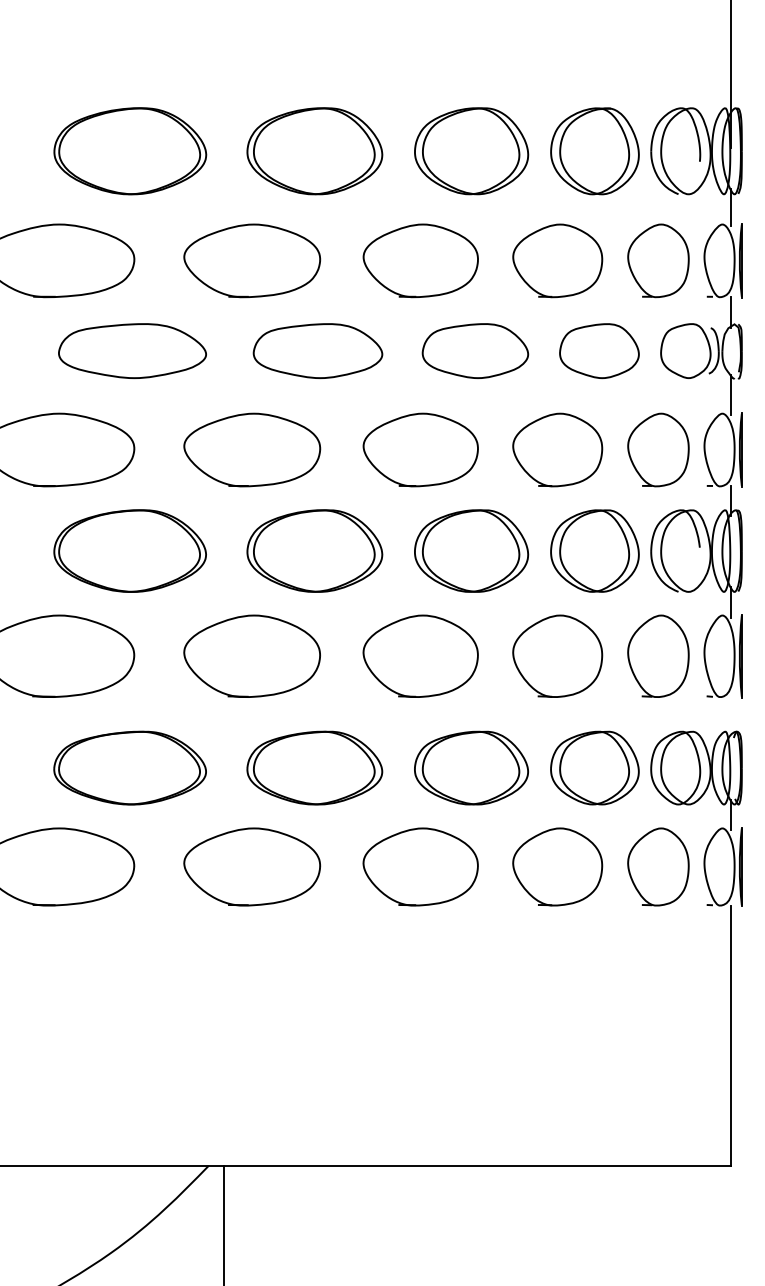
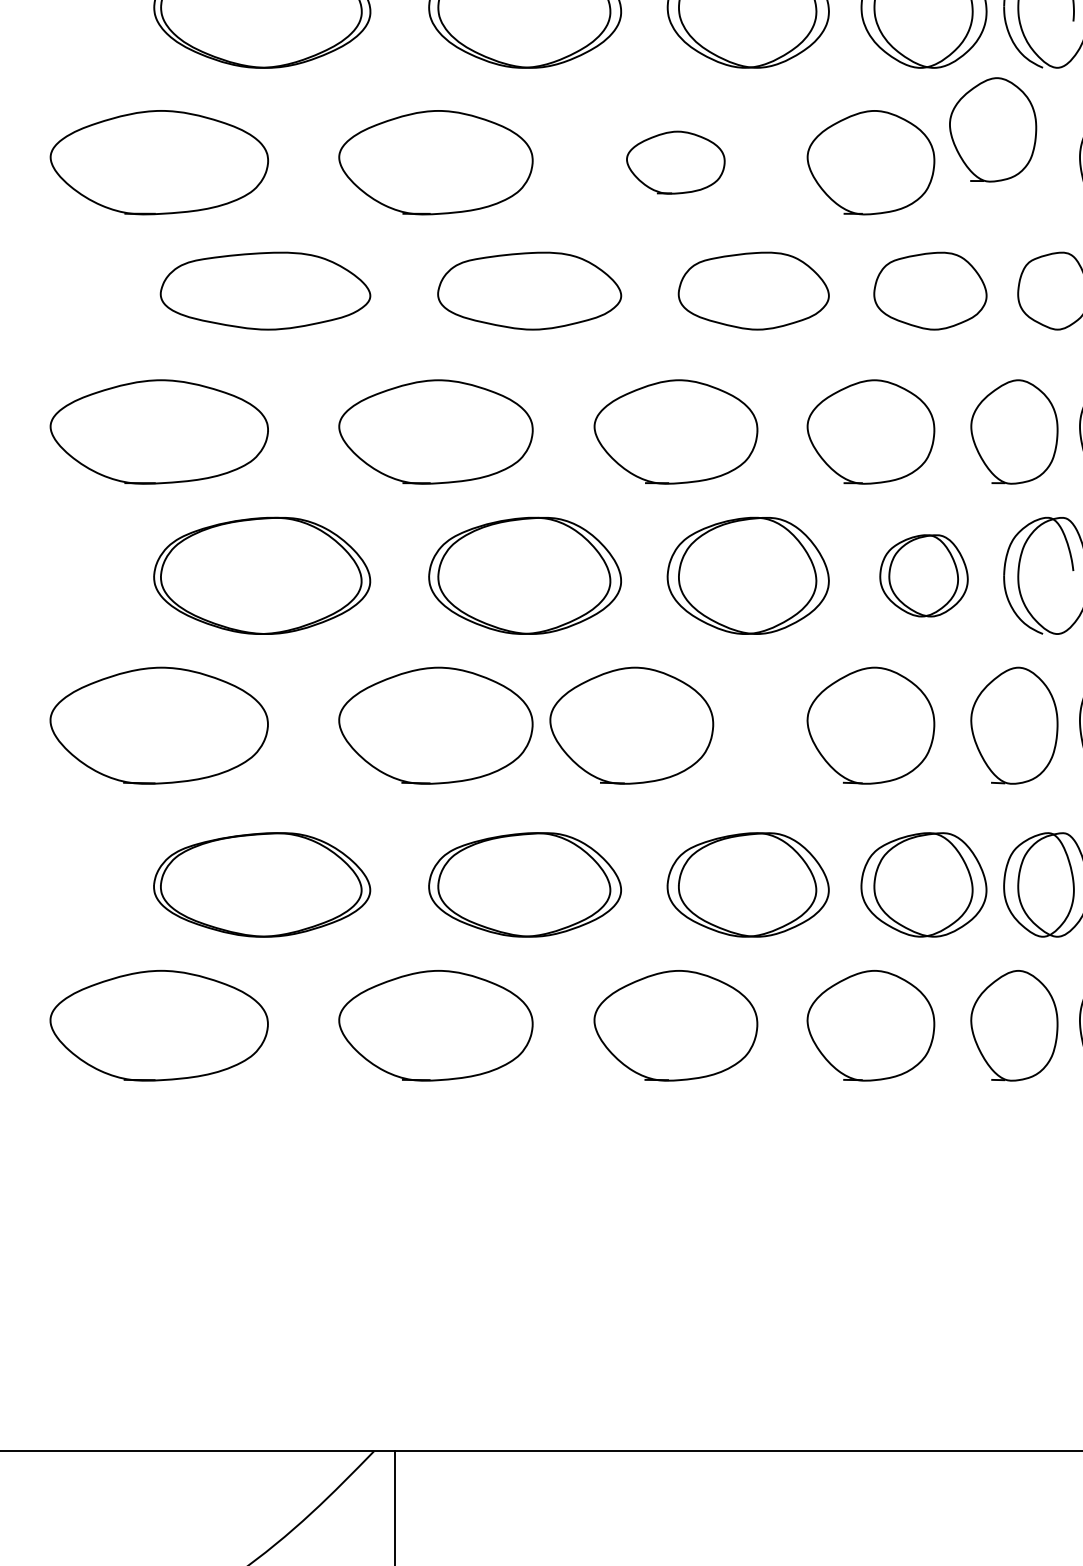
part: (420, 260) -> (675, 162), size x0.6
part: (658, 260) -> (993, 129), moved
part: (594, 550) -> (923, 575), size x0.7
part: (420, 655) -> (631, 724), moved

